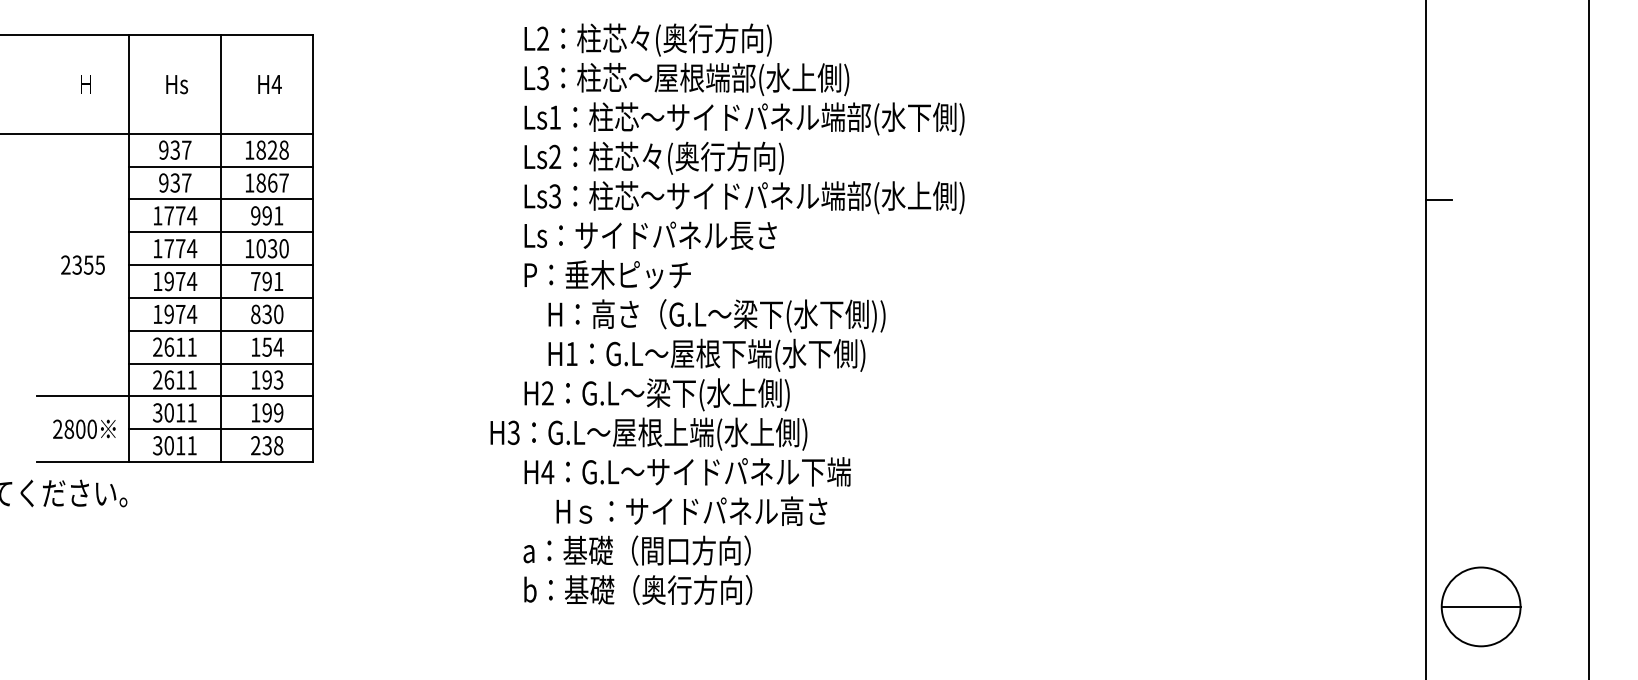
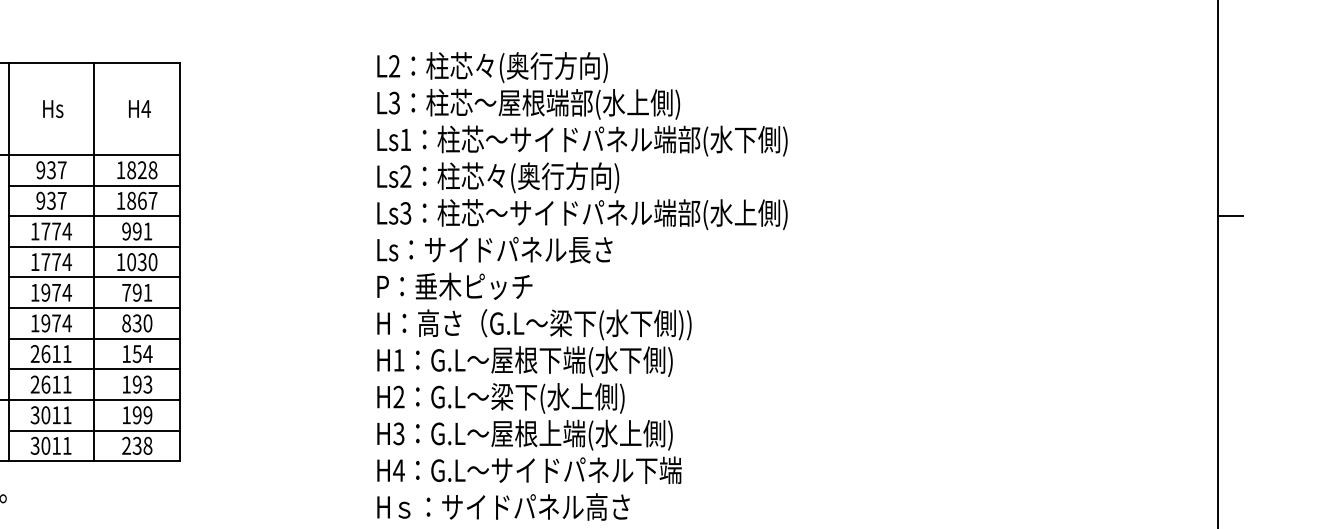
text: (716, 335) -> (533, 343), moved
text: (648, 433) -> (524, 434), moved
text: (691, 510) -> (503, 506), moved

